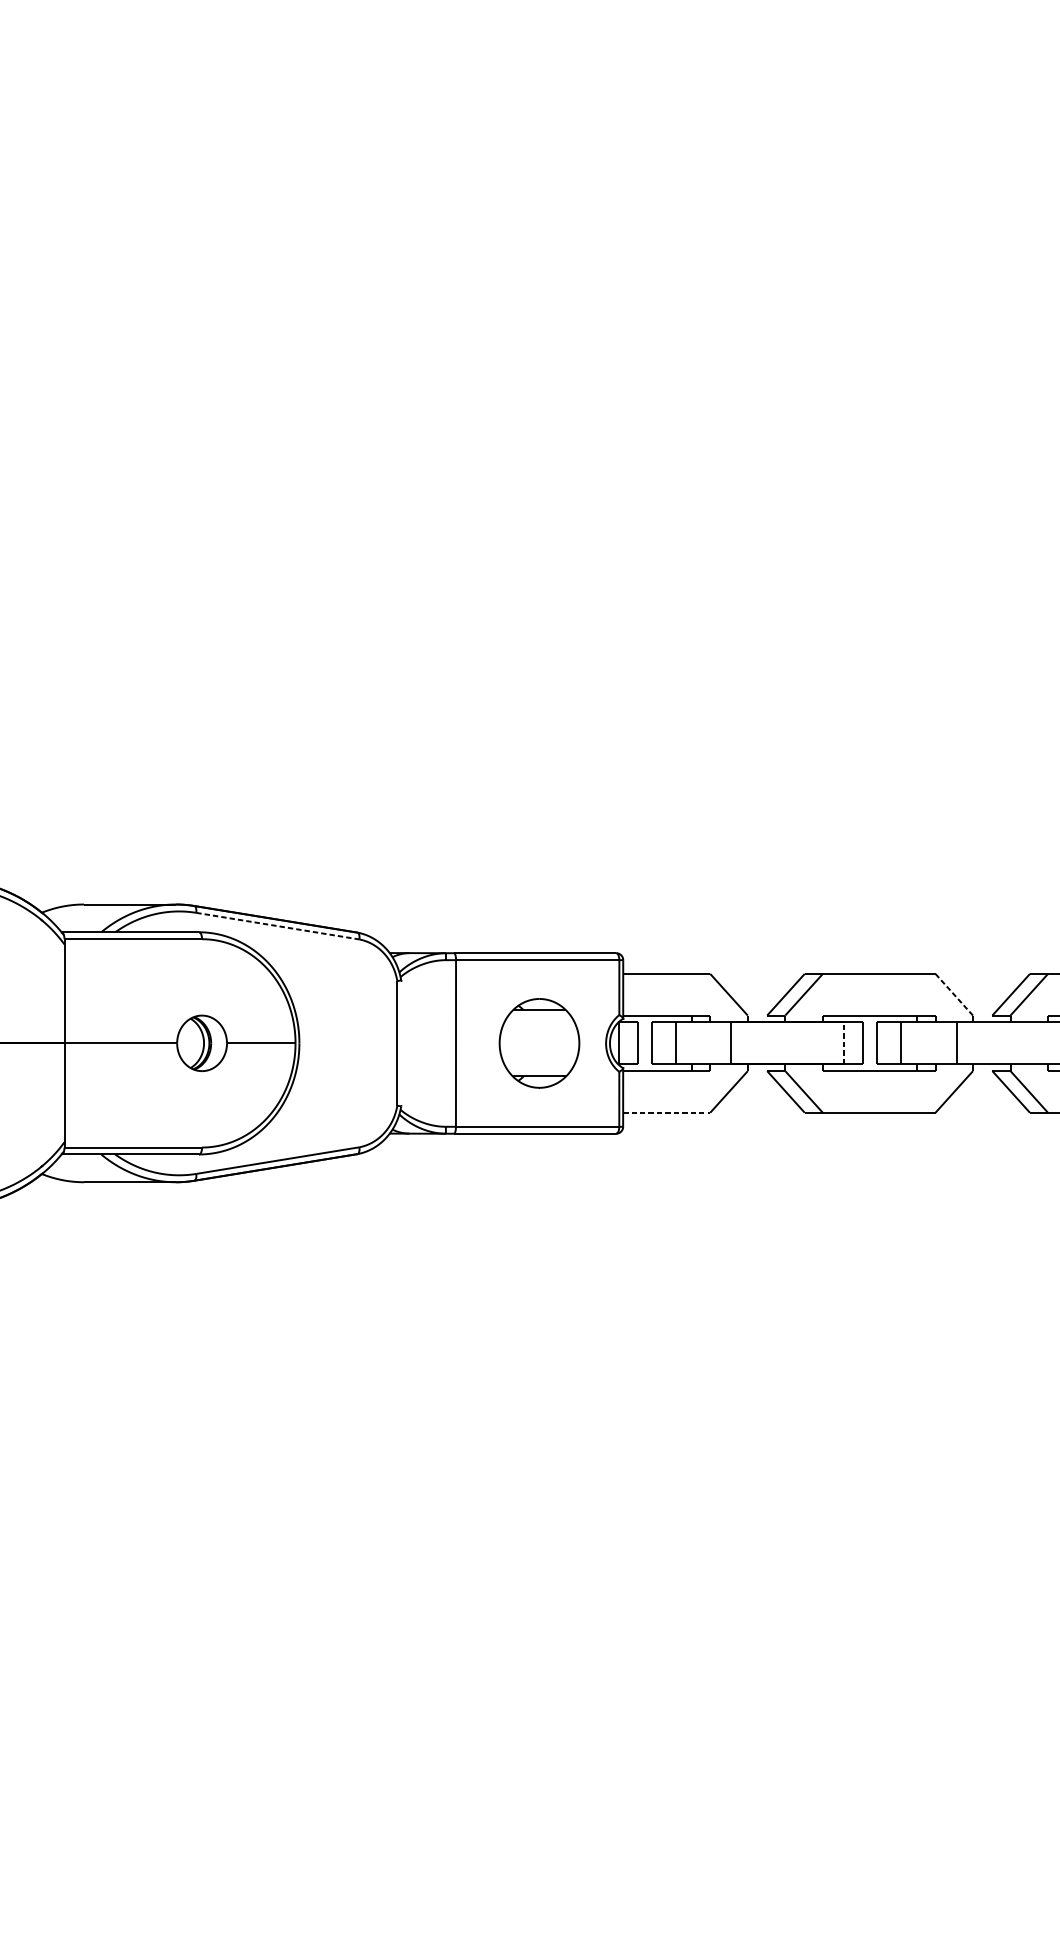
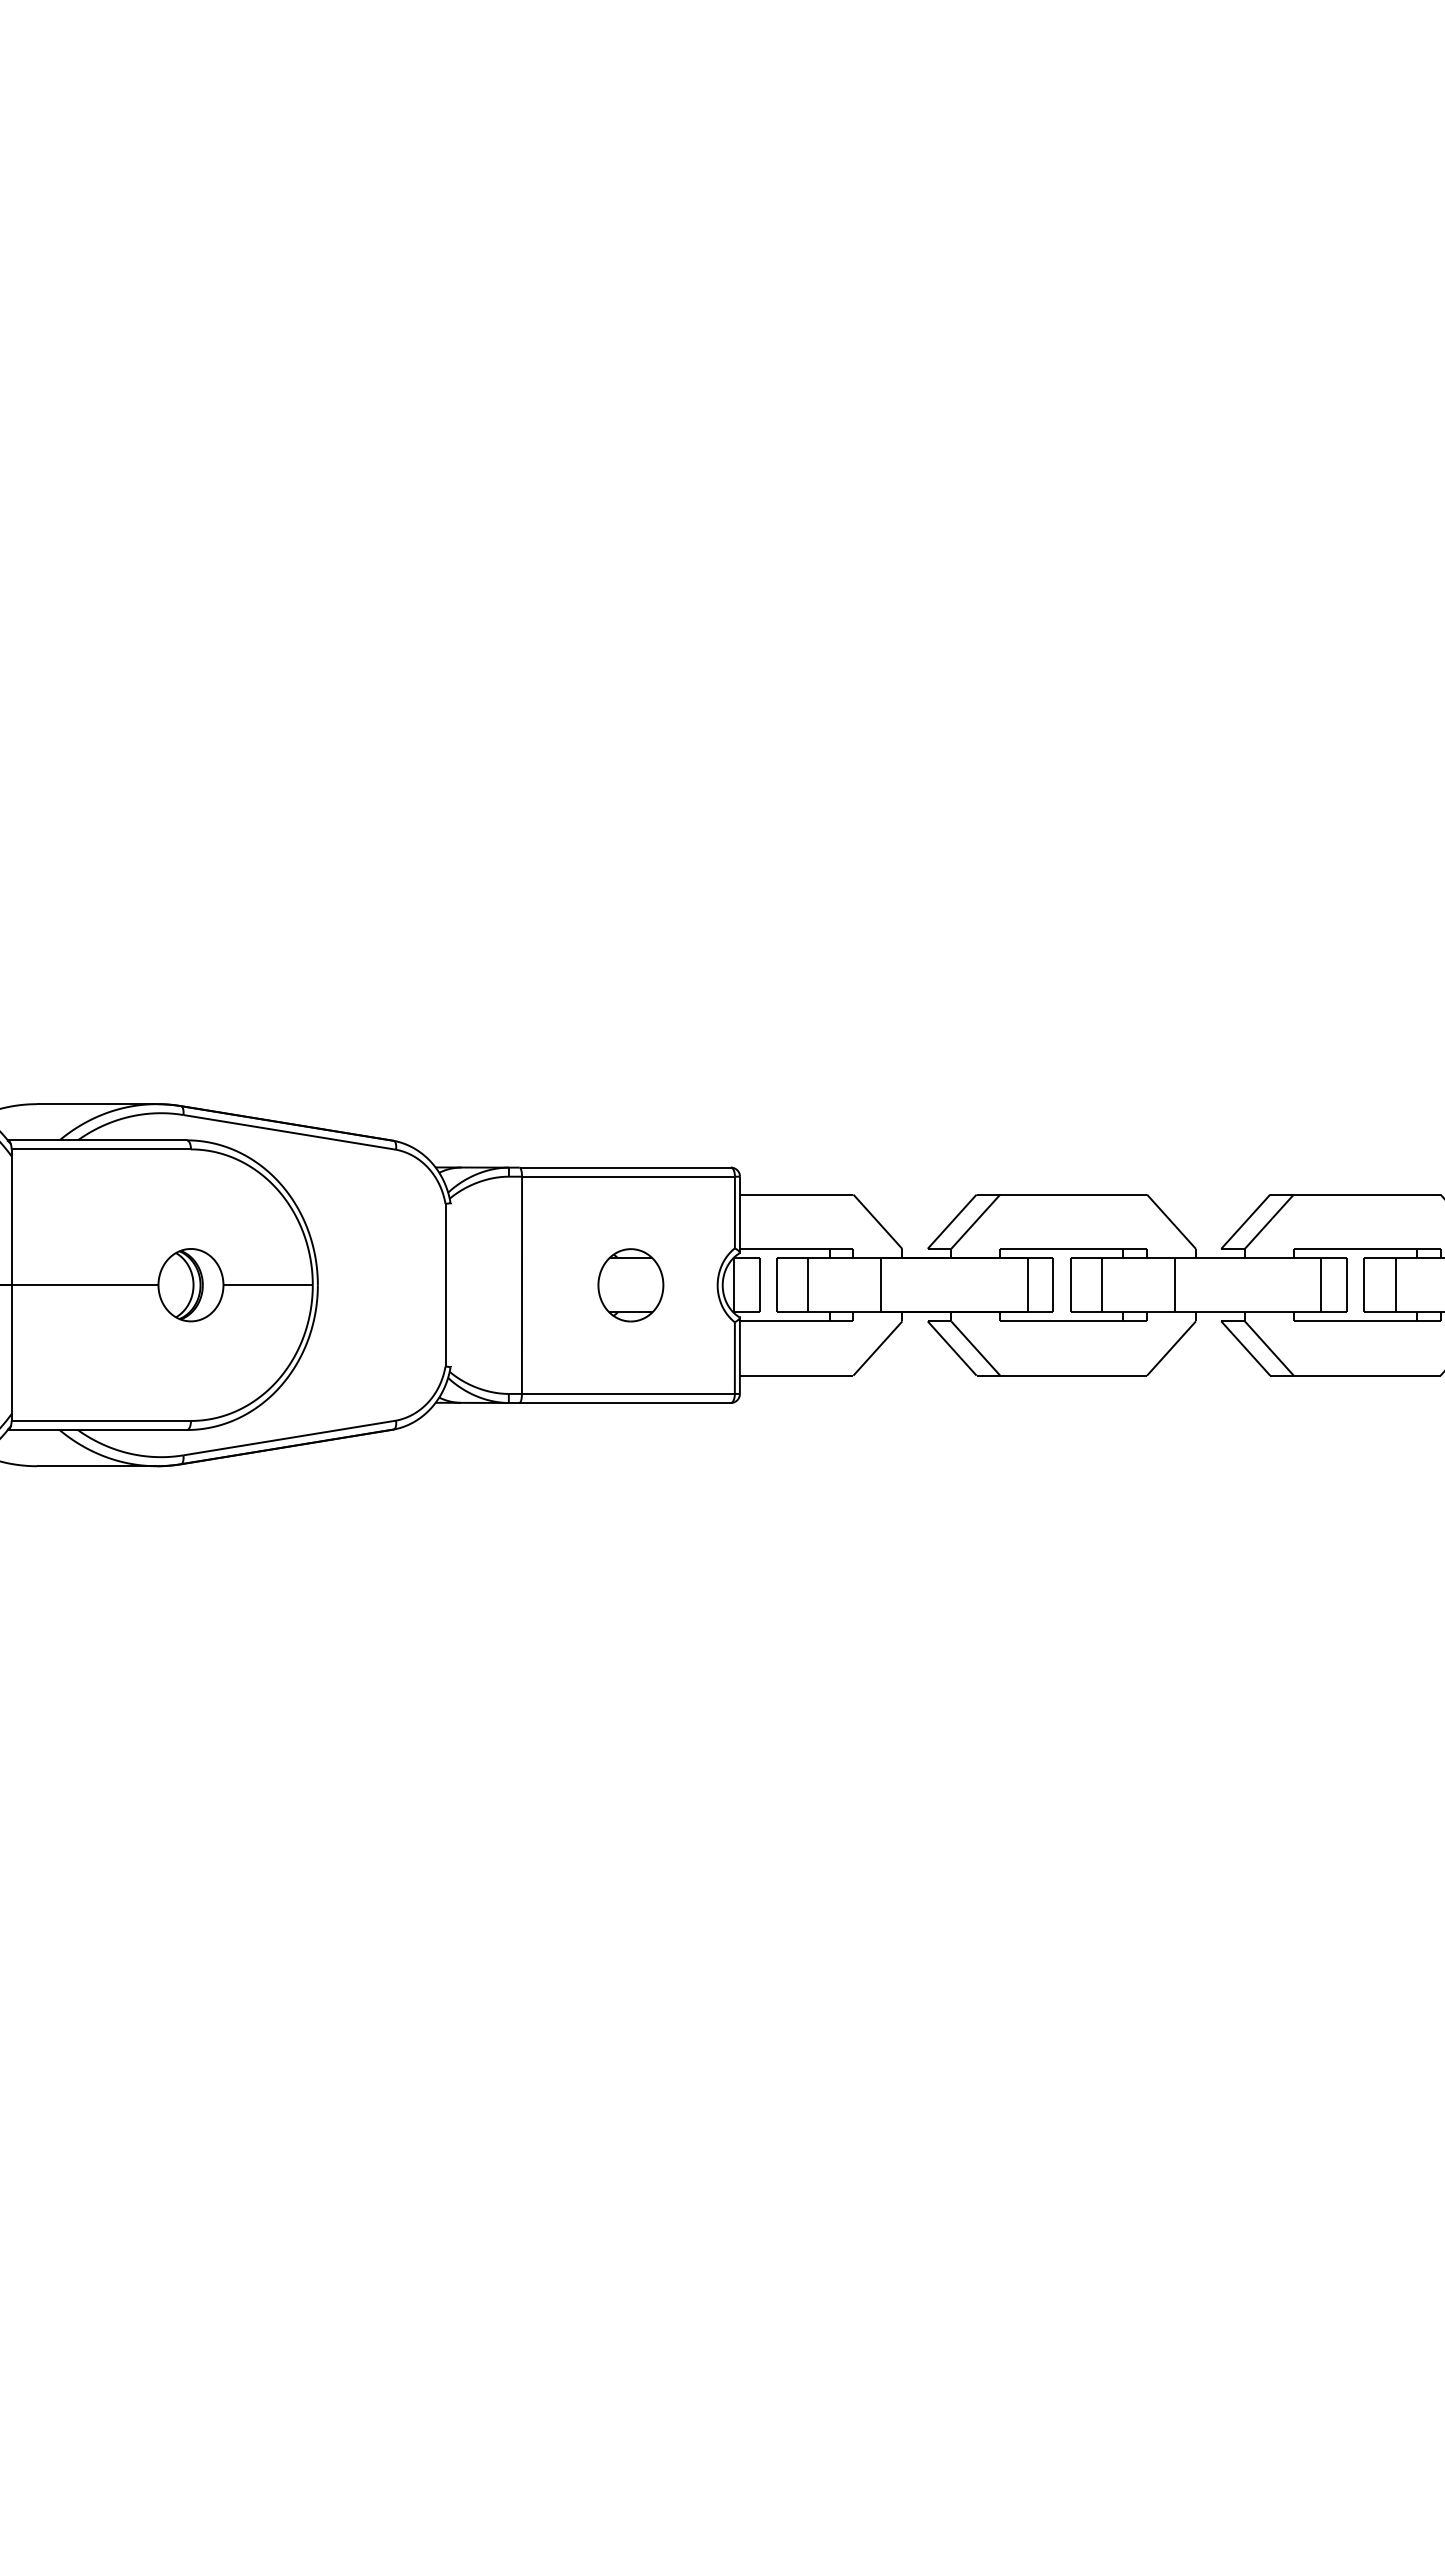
line: (277, 926) -> (289, 1132), dashed -> solid
line: (954, 994) -> (1171, 1221), dashed -> solid
line: (843, 1042) -> (1027, 1284), dashed -> solid
part: (539, 1043) -> (630, 1285), size x0.62
line: (666, 1112) -> (796, 1375), dashed -> solid

